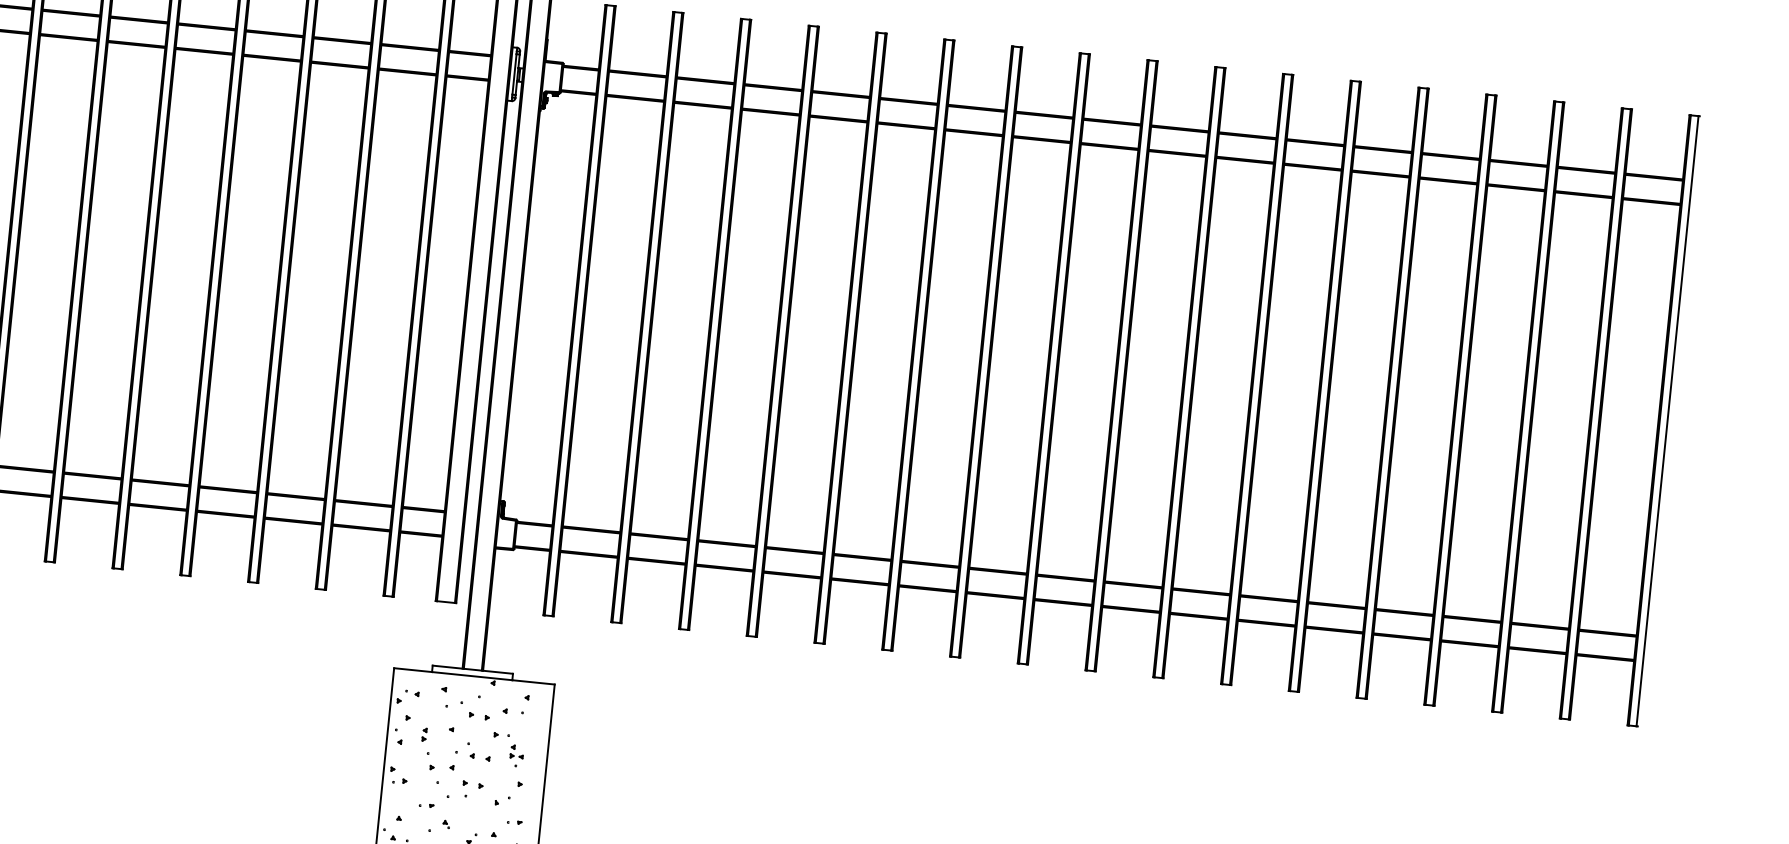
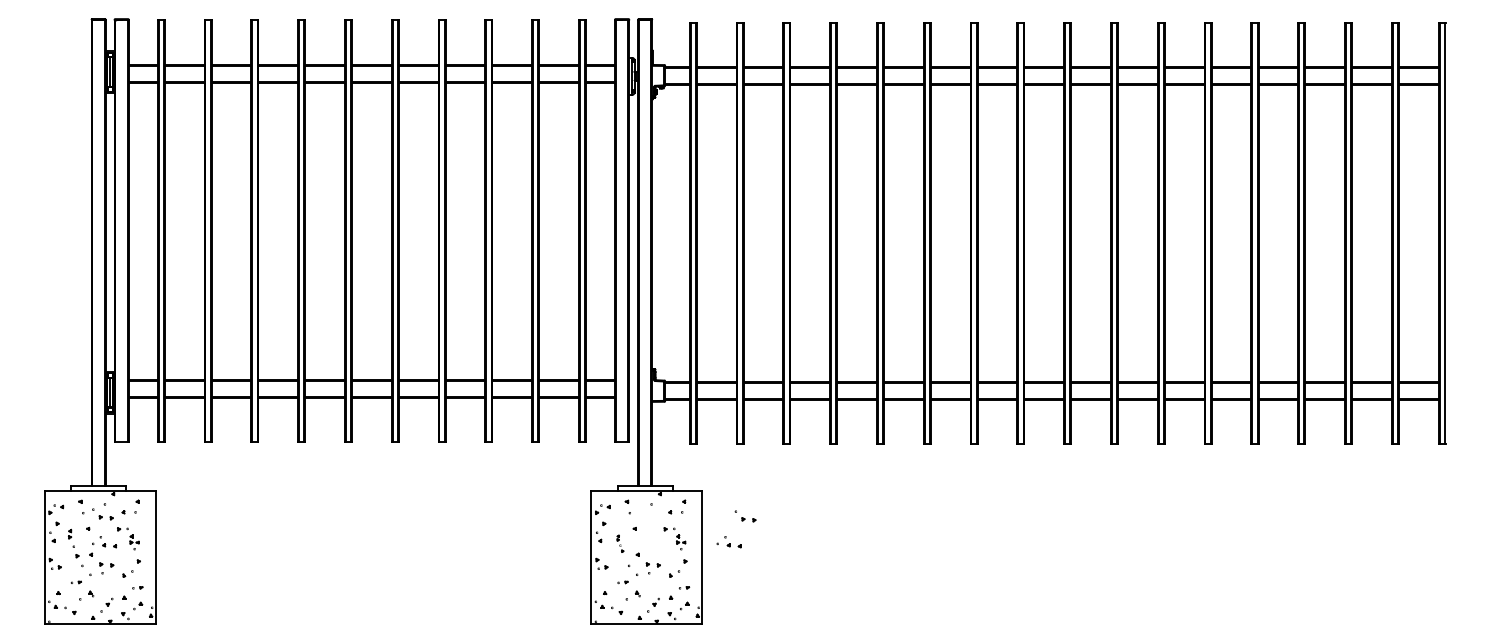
part: (474, 711) -> (745, 516), moved
part: (428, 748) -> (620, 543), size x0.6
part: (472, 751) -> (728, 542), moved

